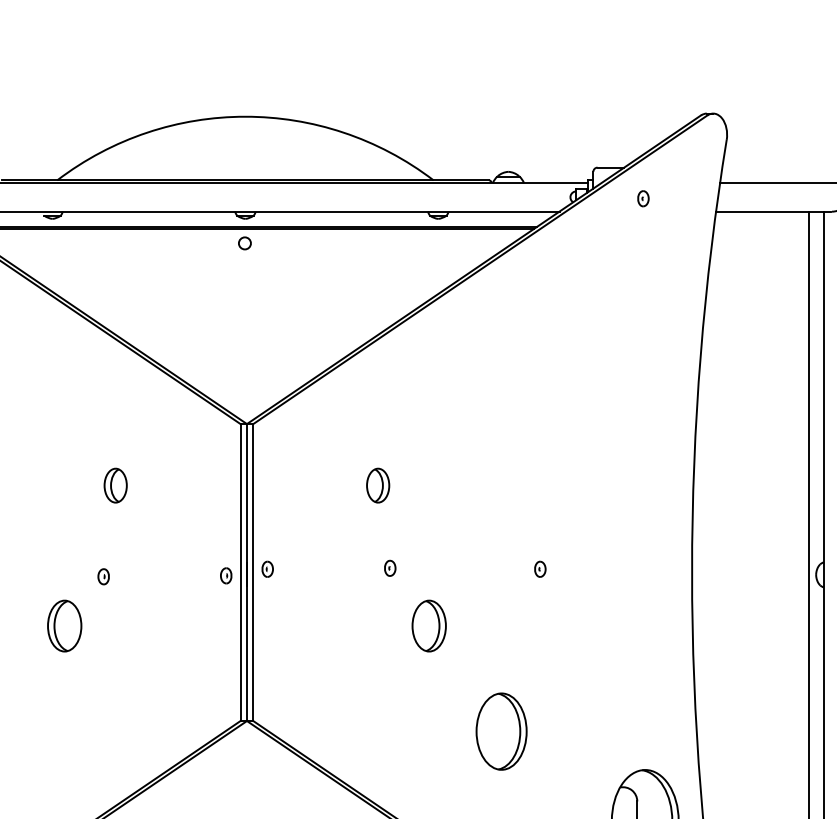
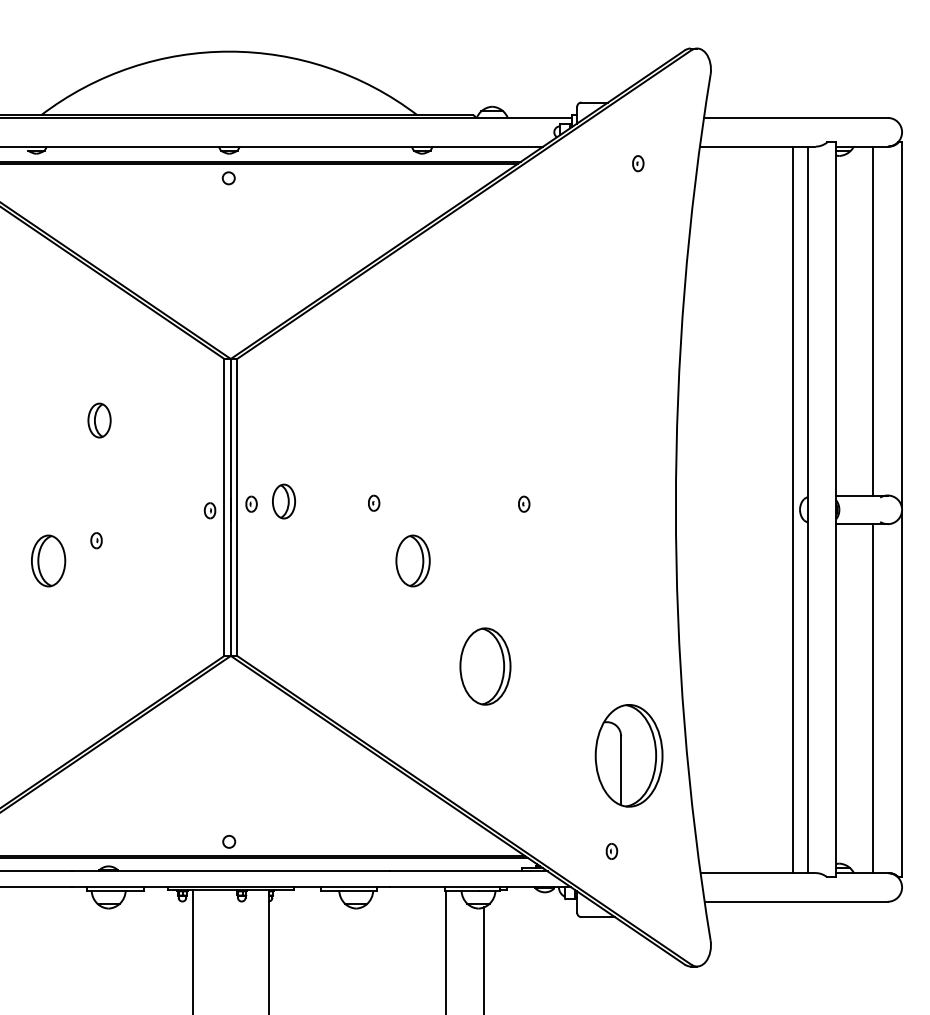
part: (643, 198) -> (638, 163), moved
part: (377, 485) -> (283, 501), moved
part: (103, 576) -> (96, 540), moved

